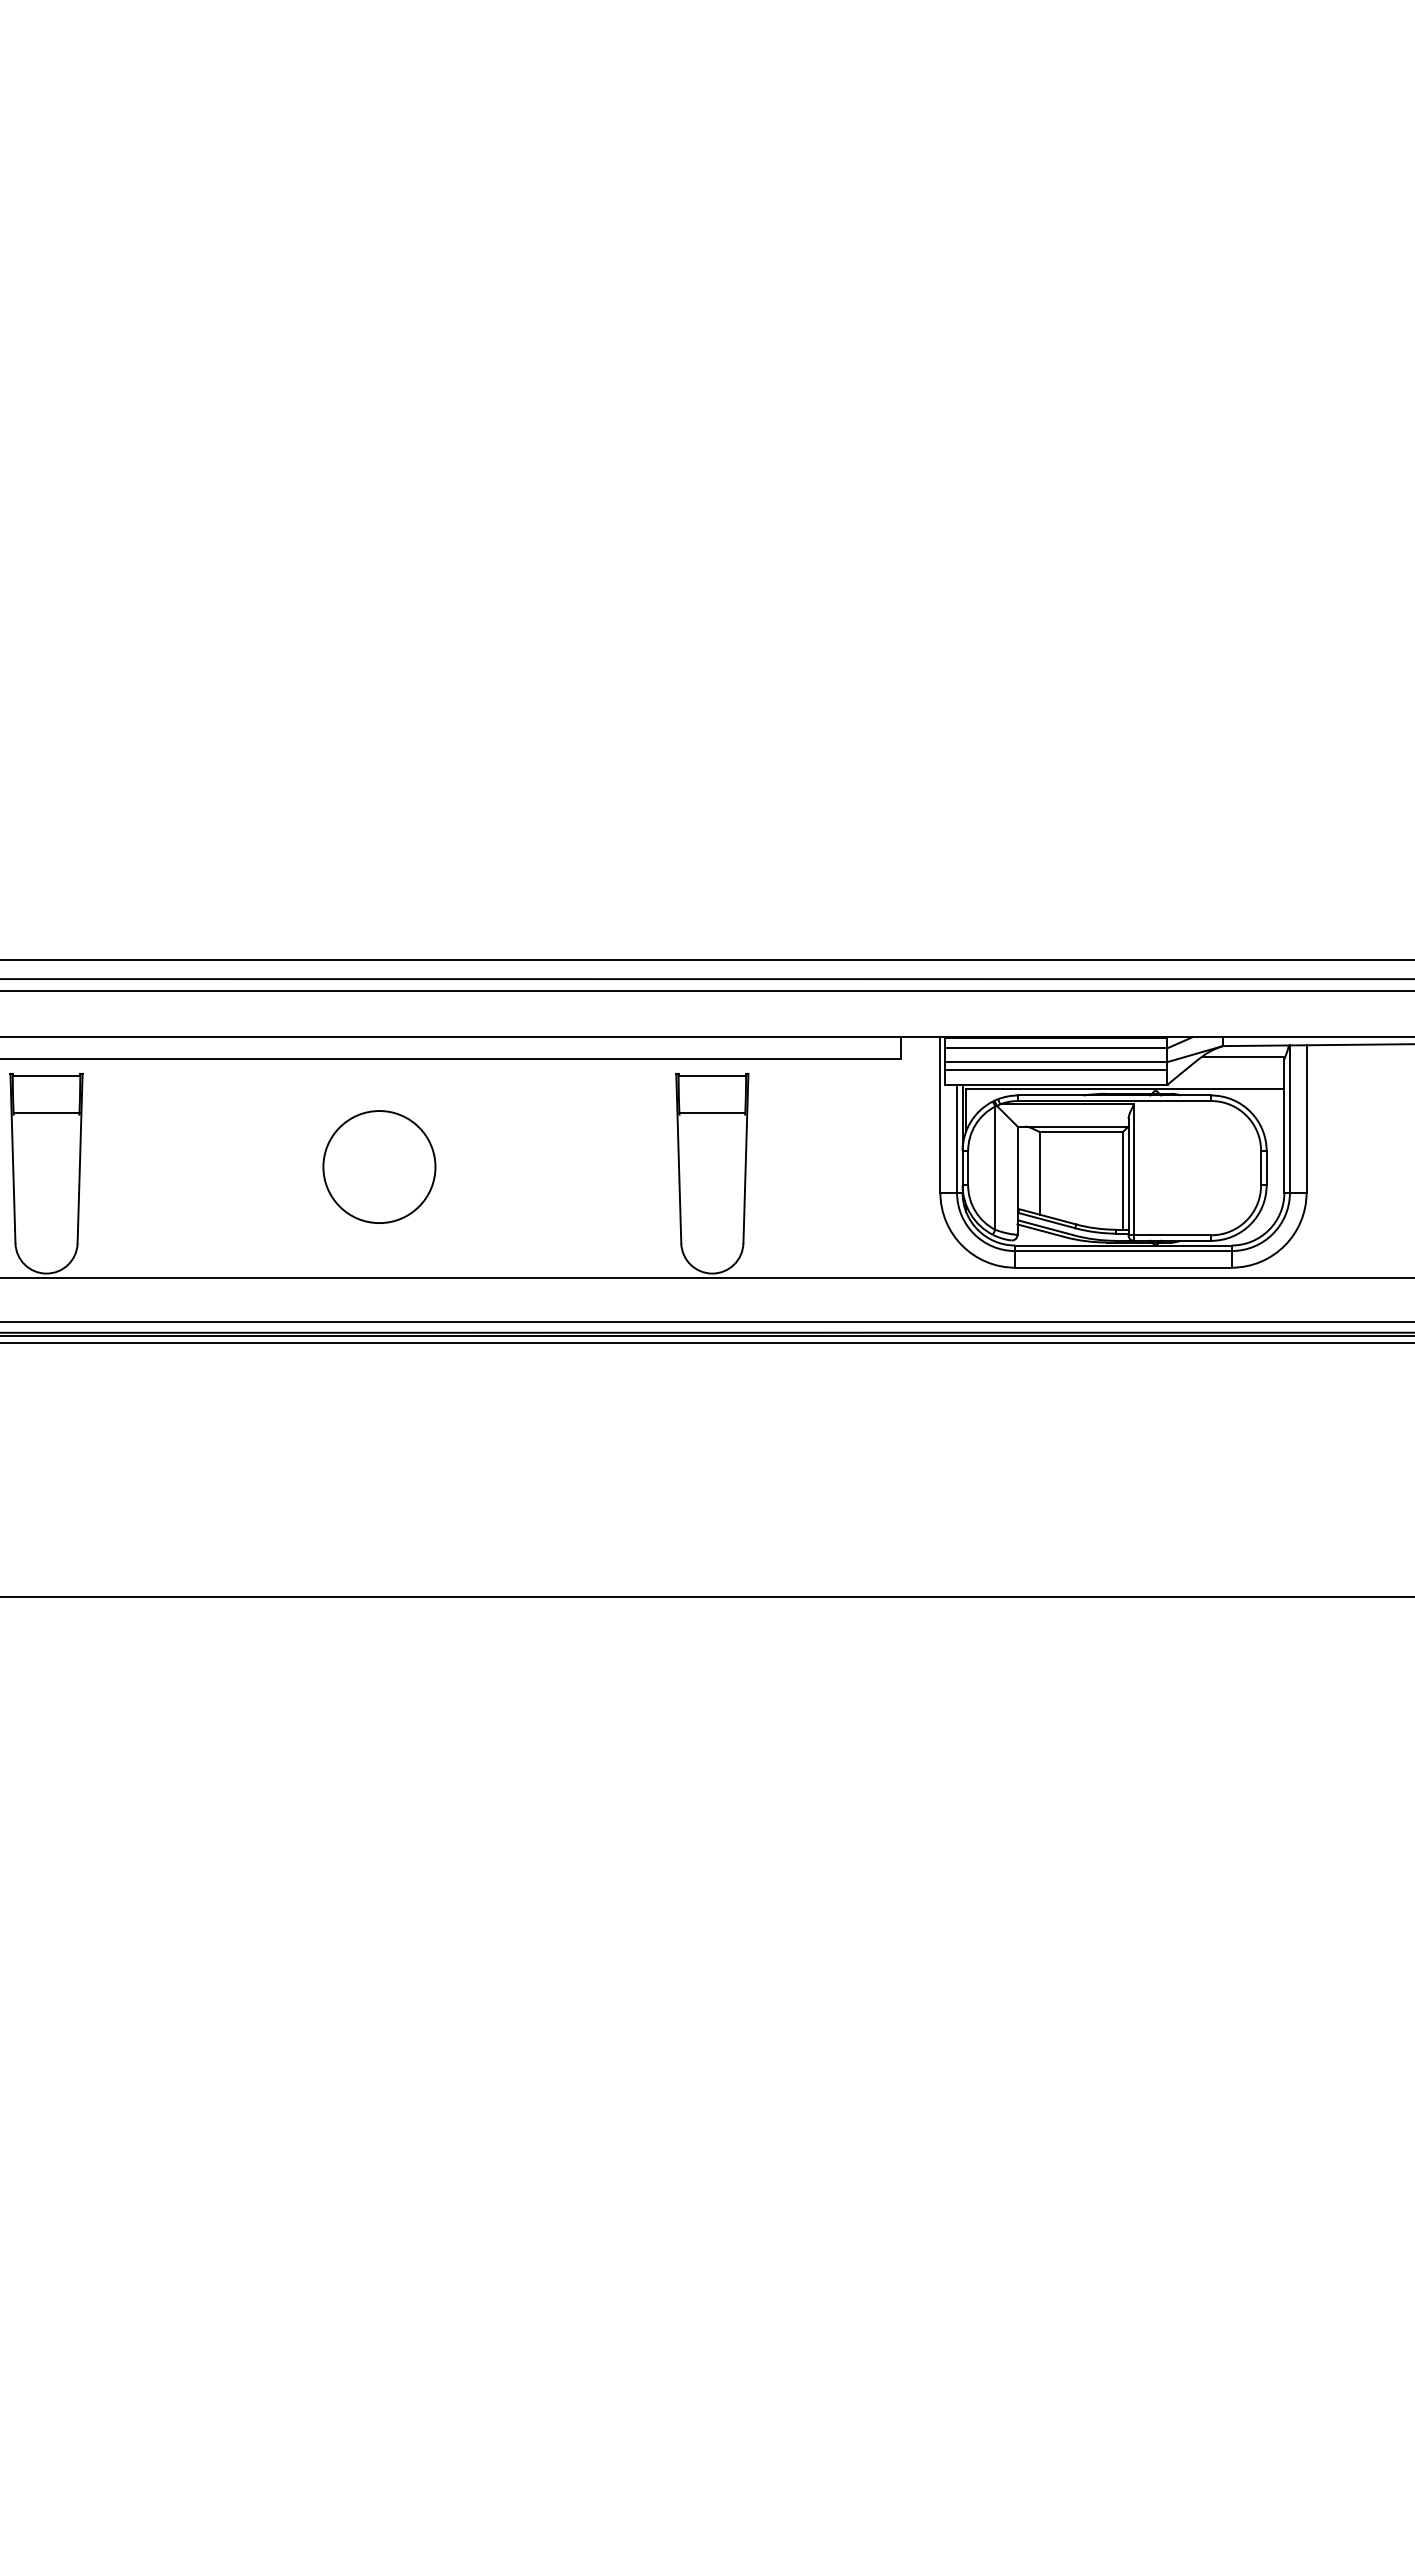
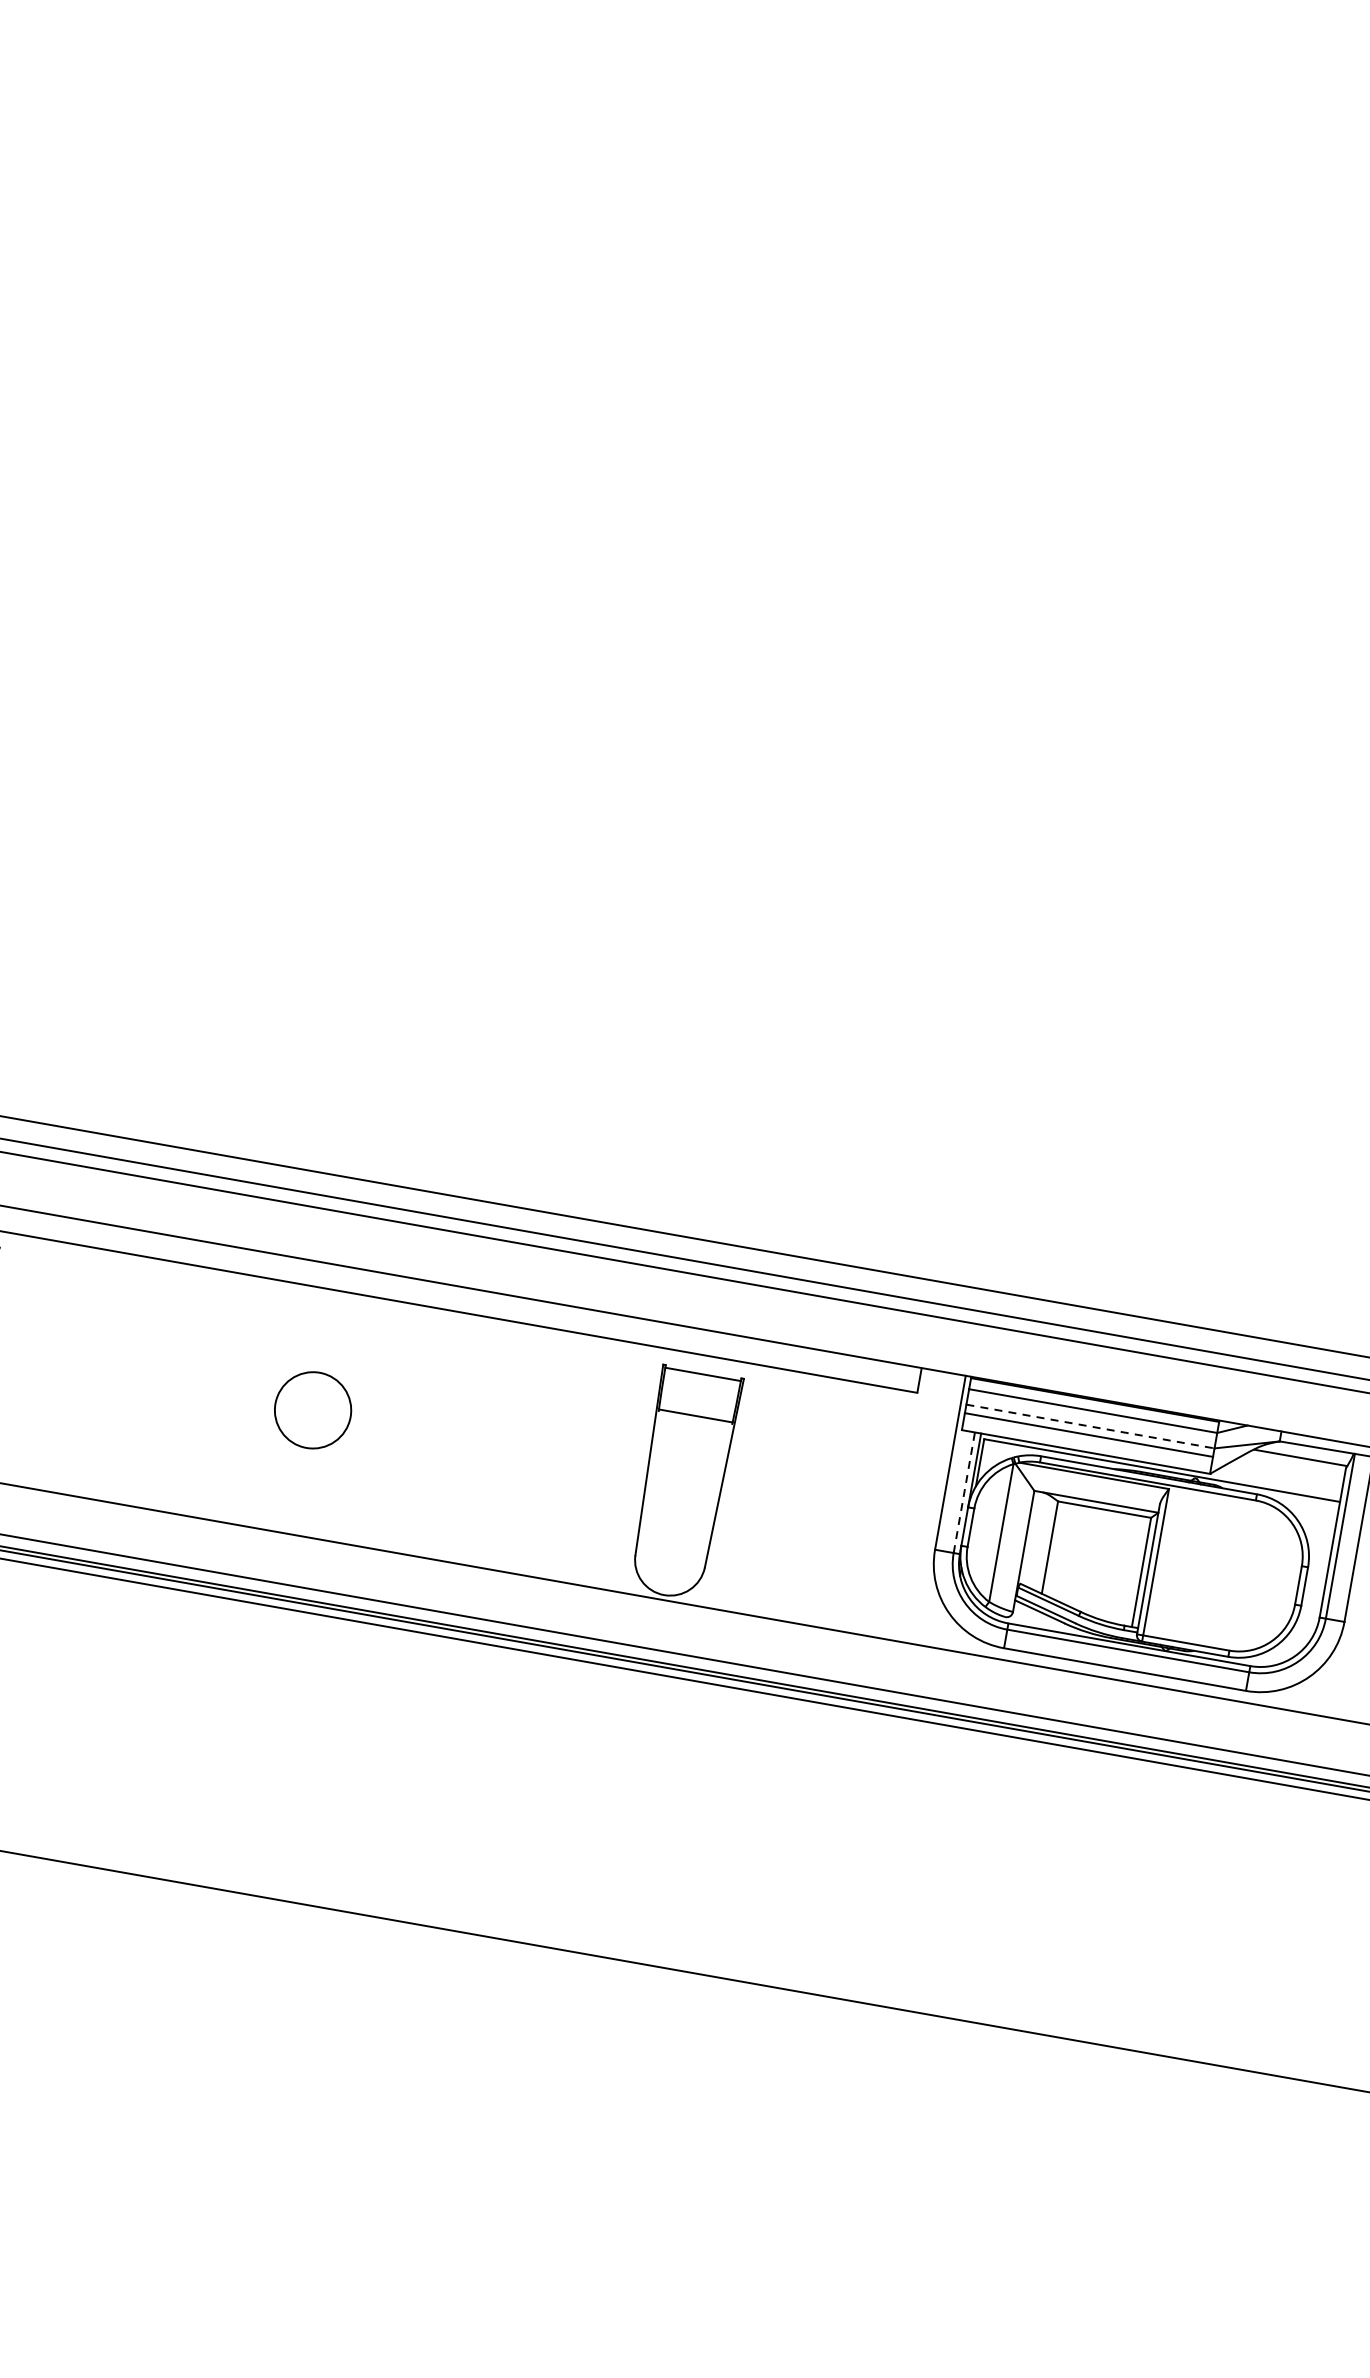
line: (1056, 1062) -> (1090, 1426), solid -> dashed
line: (957, 1138) -> (964, 1492), solid -> dashed
circle: (379, 1166) -> (313, 1409), size x0.6

